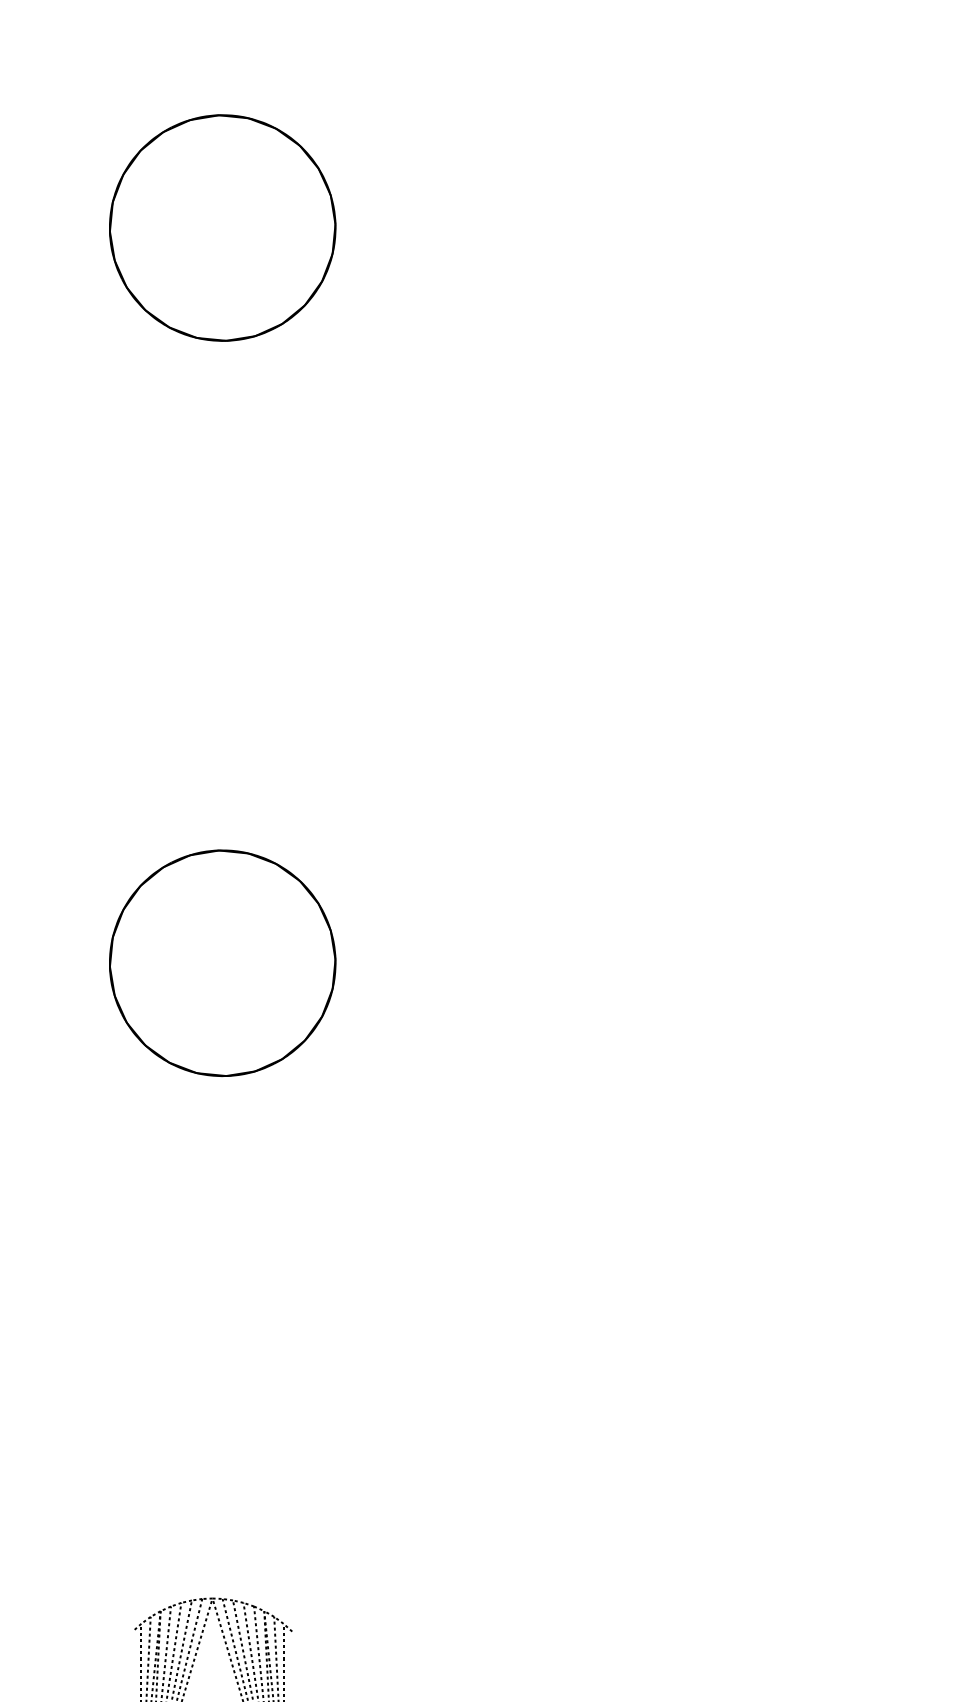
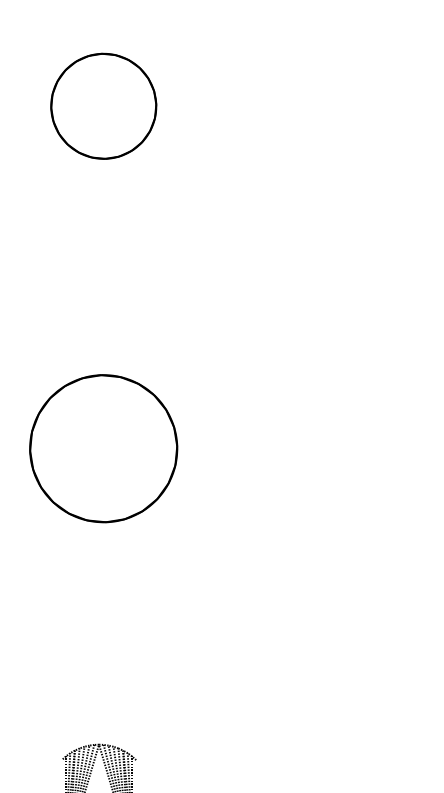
part: (222, 962) -> (103, 448), size x1.4

